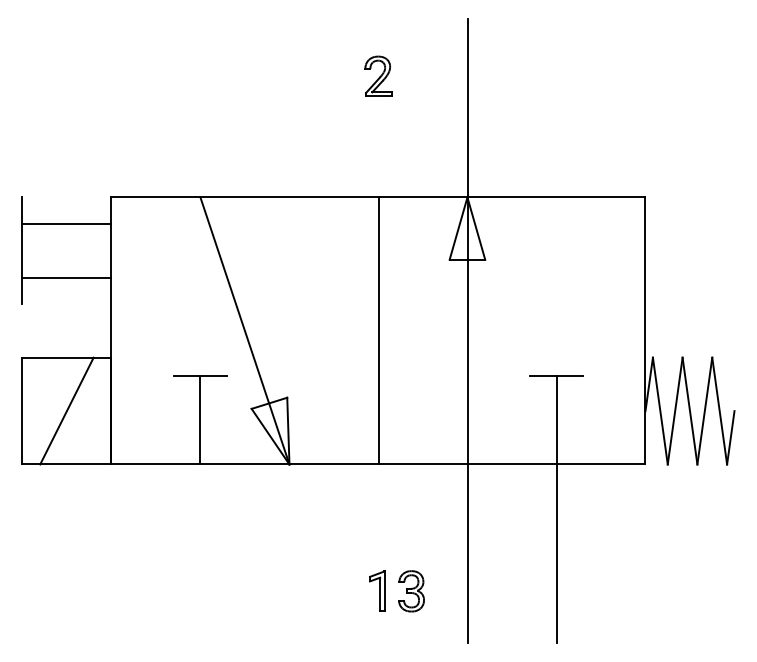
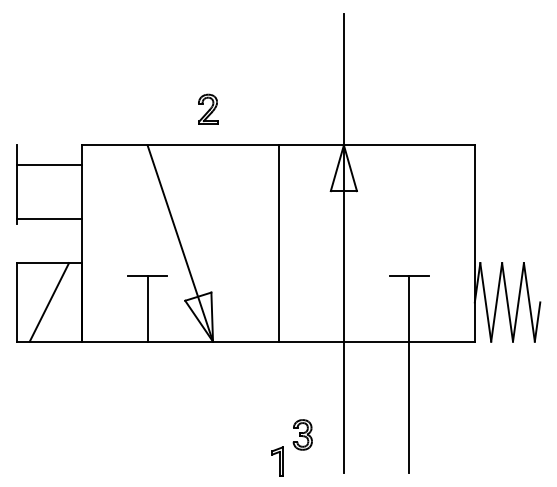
part: (378, 75) -> (208, 108), moved
line: (67, 277) -> (49, 219), moved
part: (377, 590) -> (277, 461), moved

